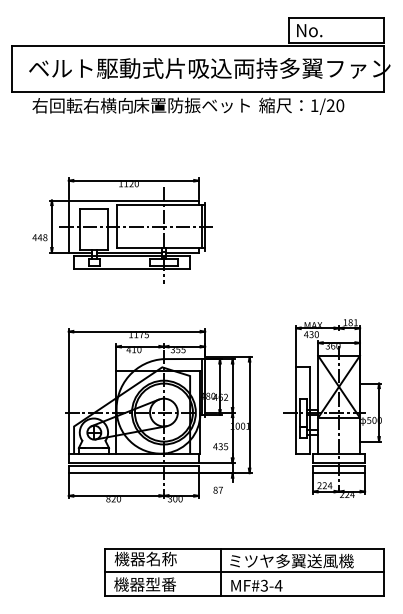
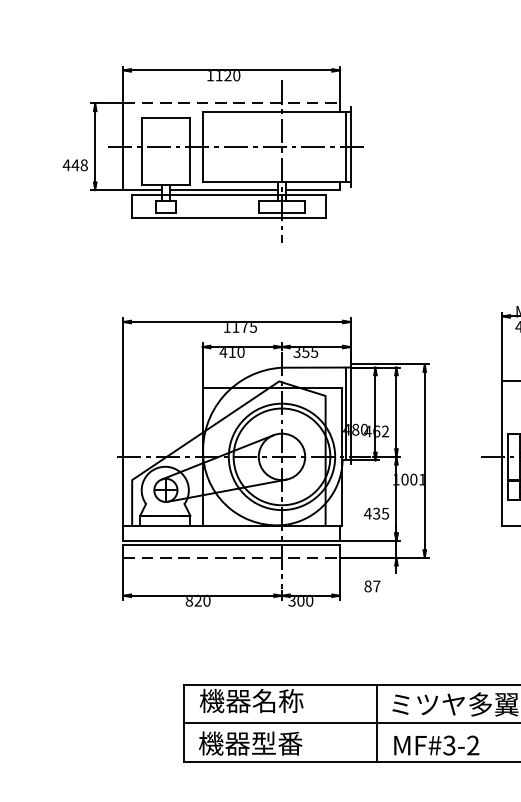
line: (133, 200) -> (231, 103), solid -> dashed
line: (133, 473) -> (231, 558), solid -> dashed
text: (278, 585) -> (472, 745), MF#3-4 -> MF#3-2

